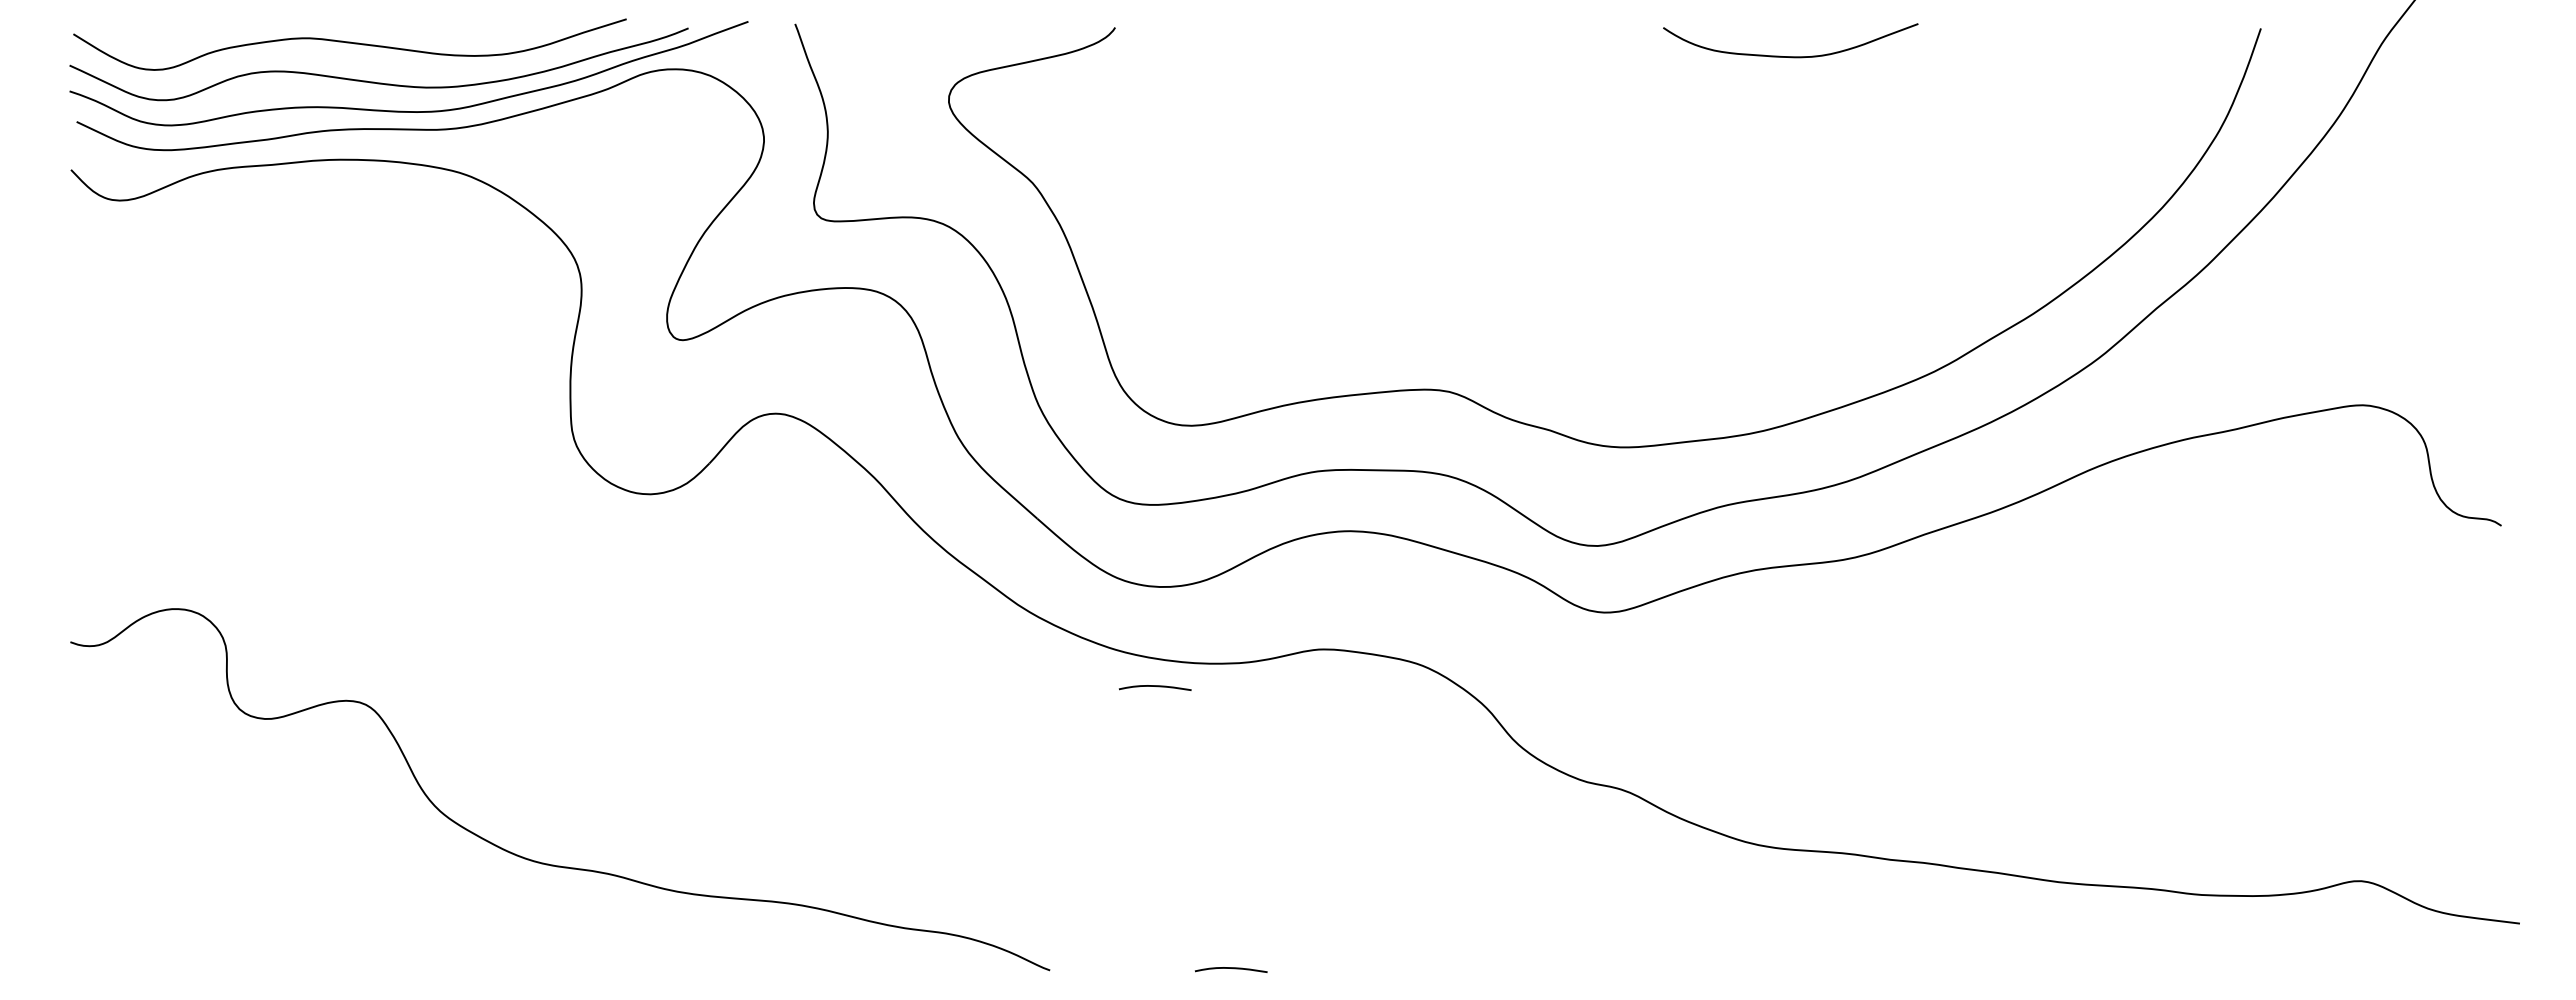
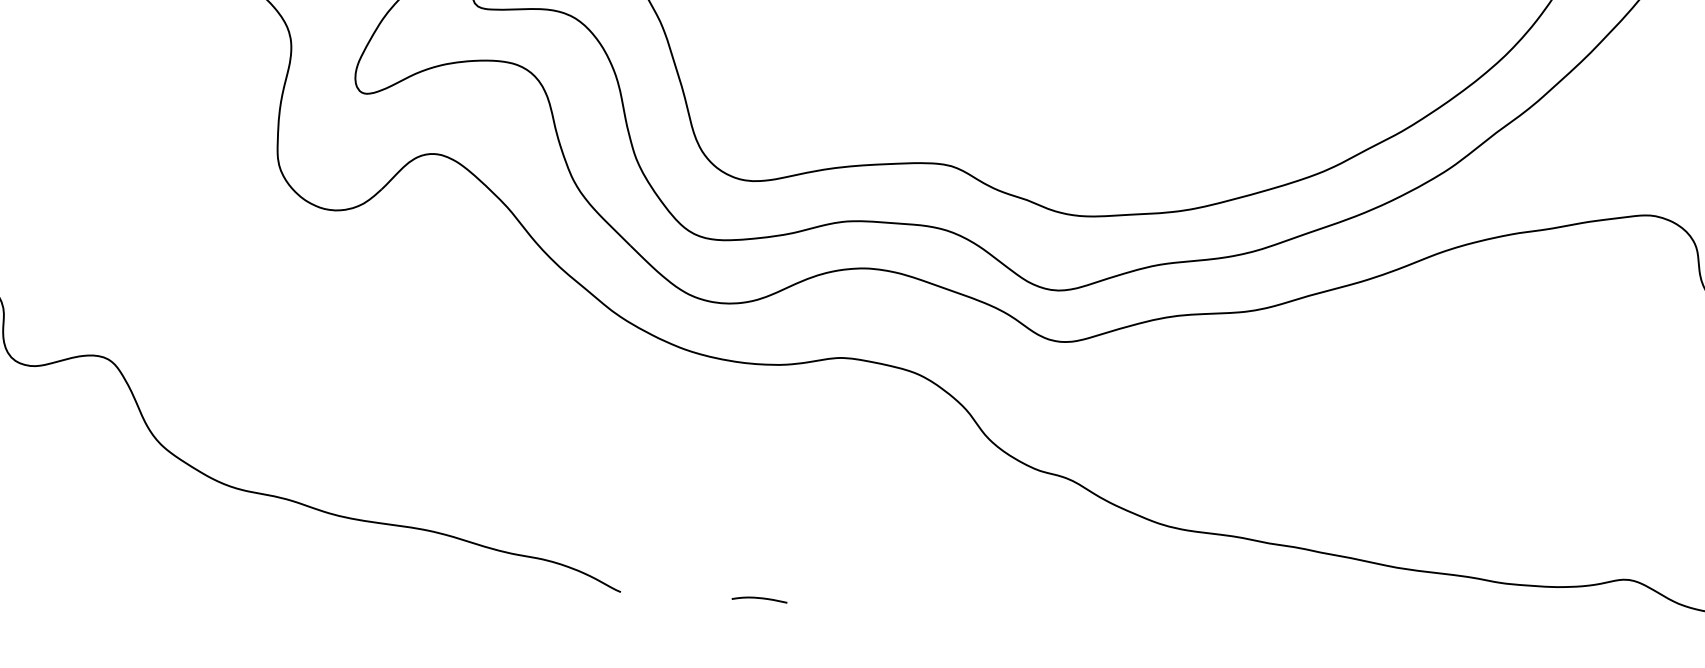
curve: (1155, 686) -> (713, 379), removed

